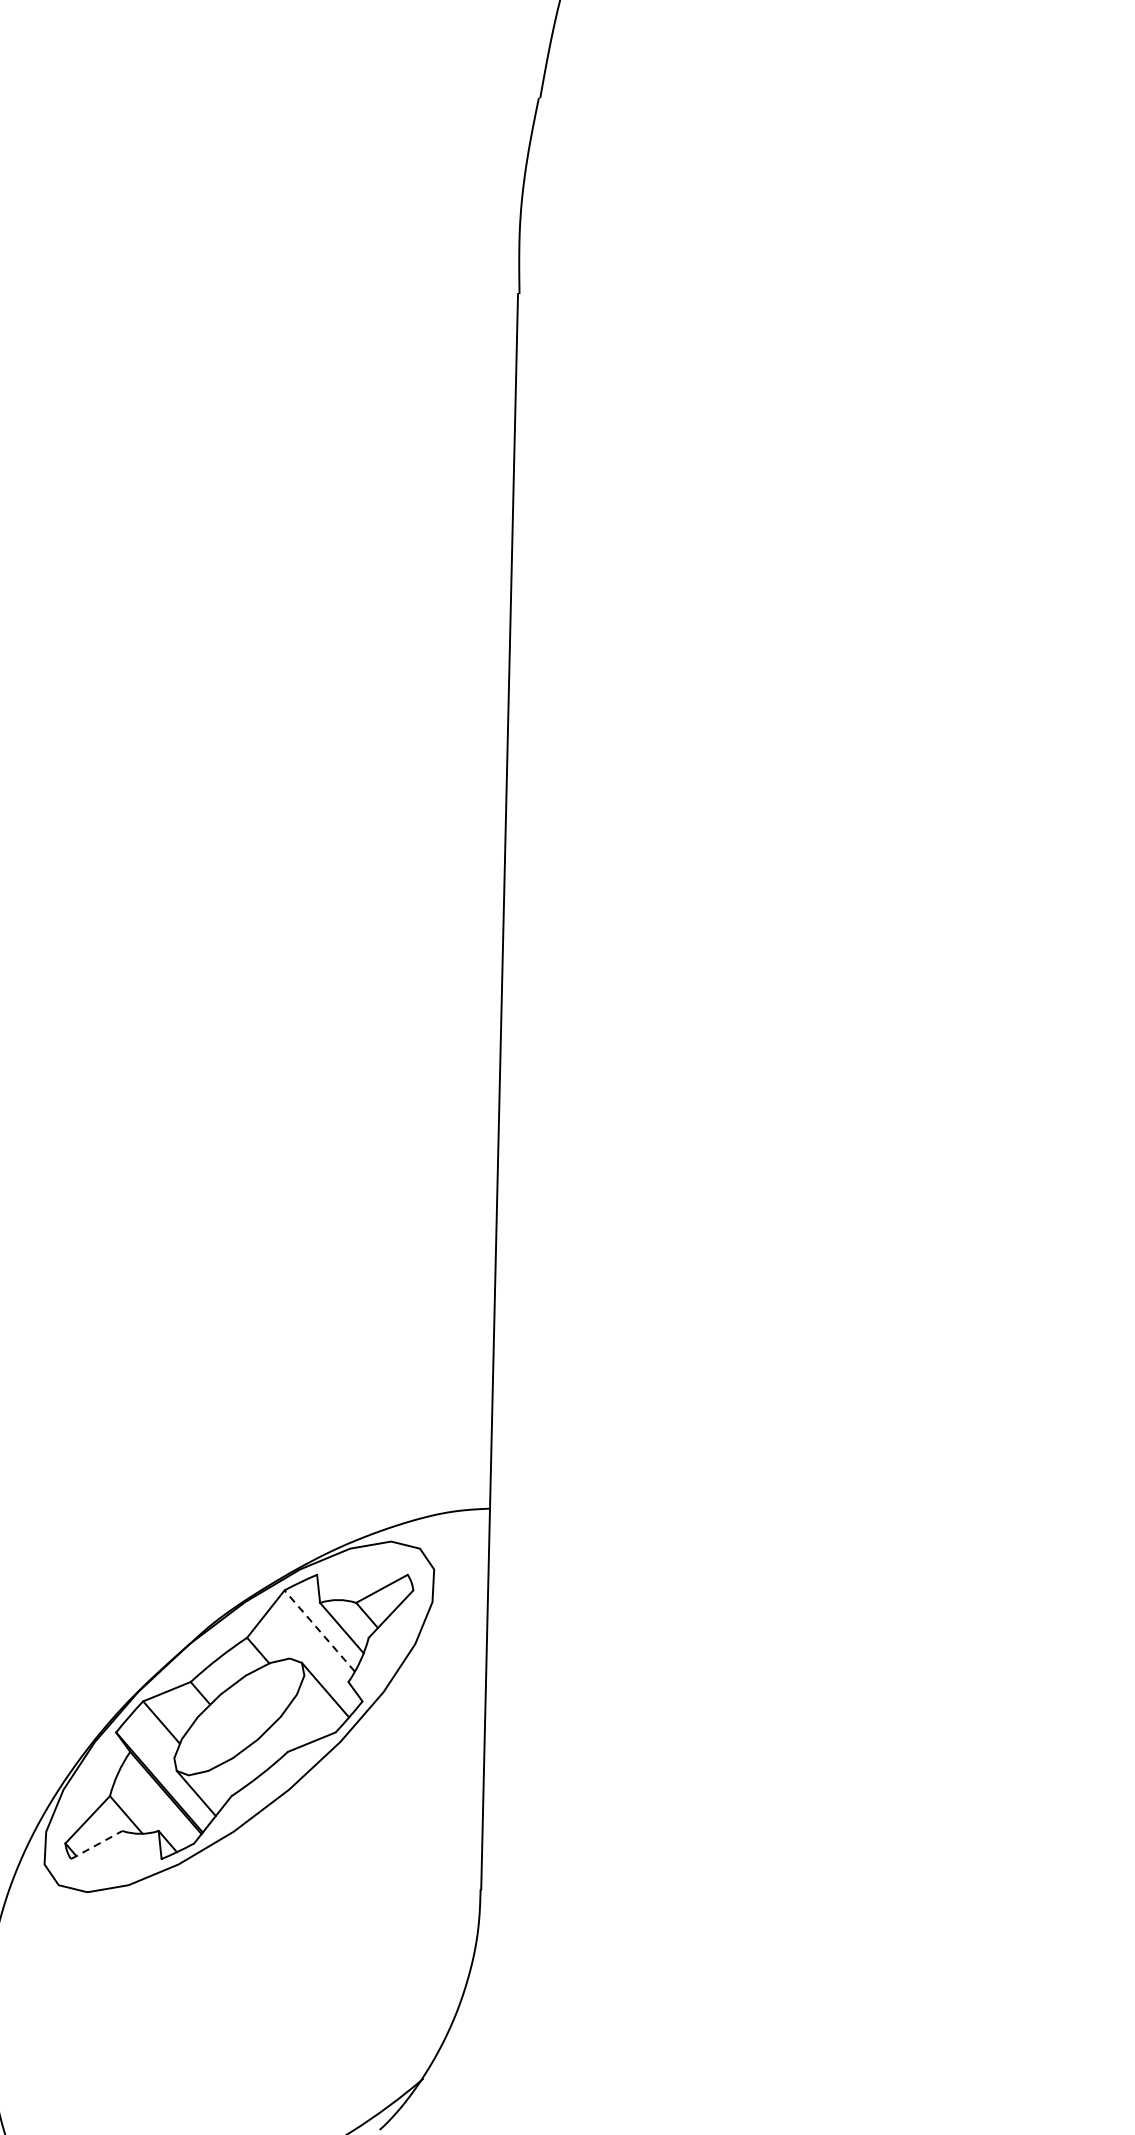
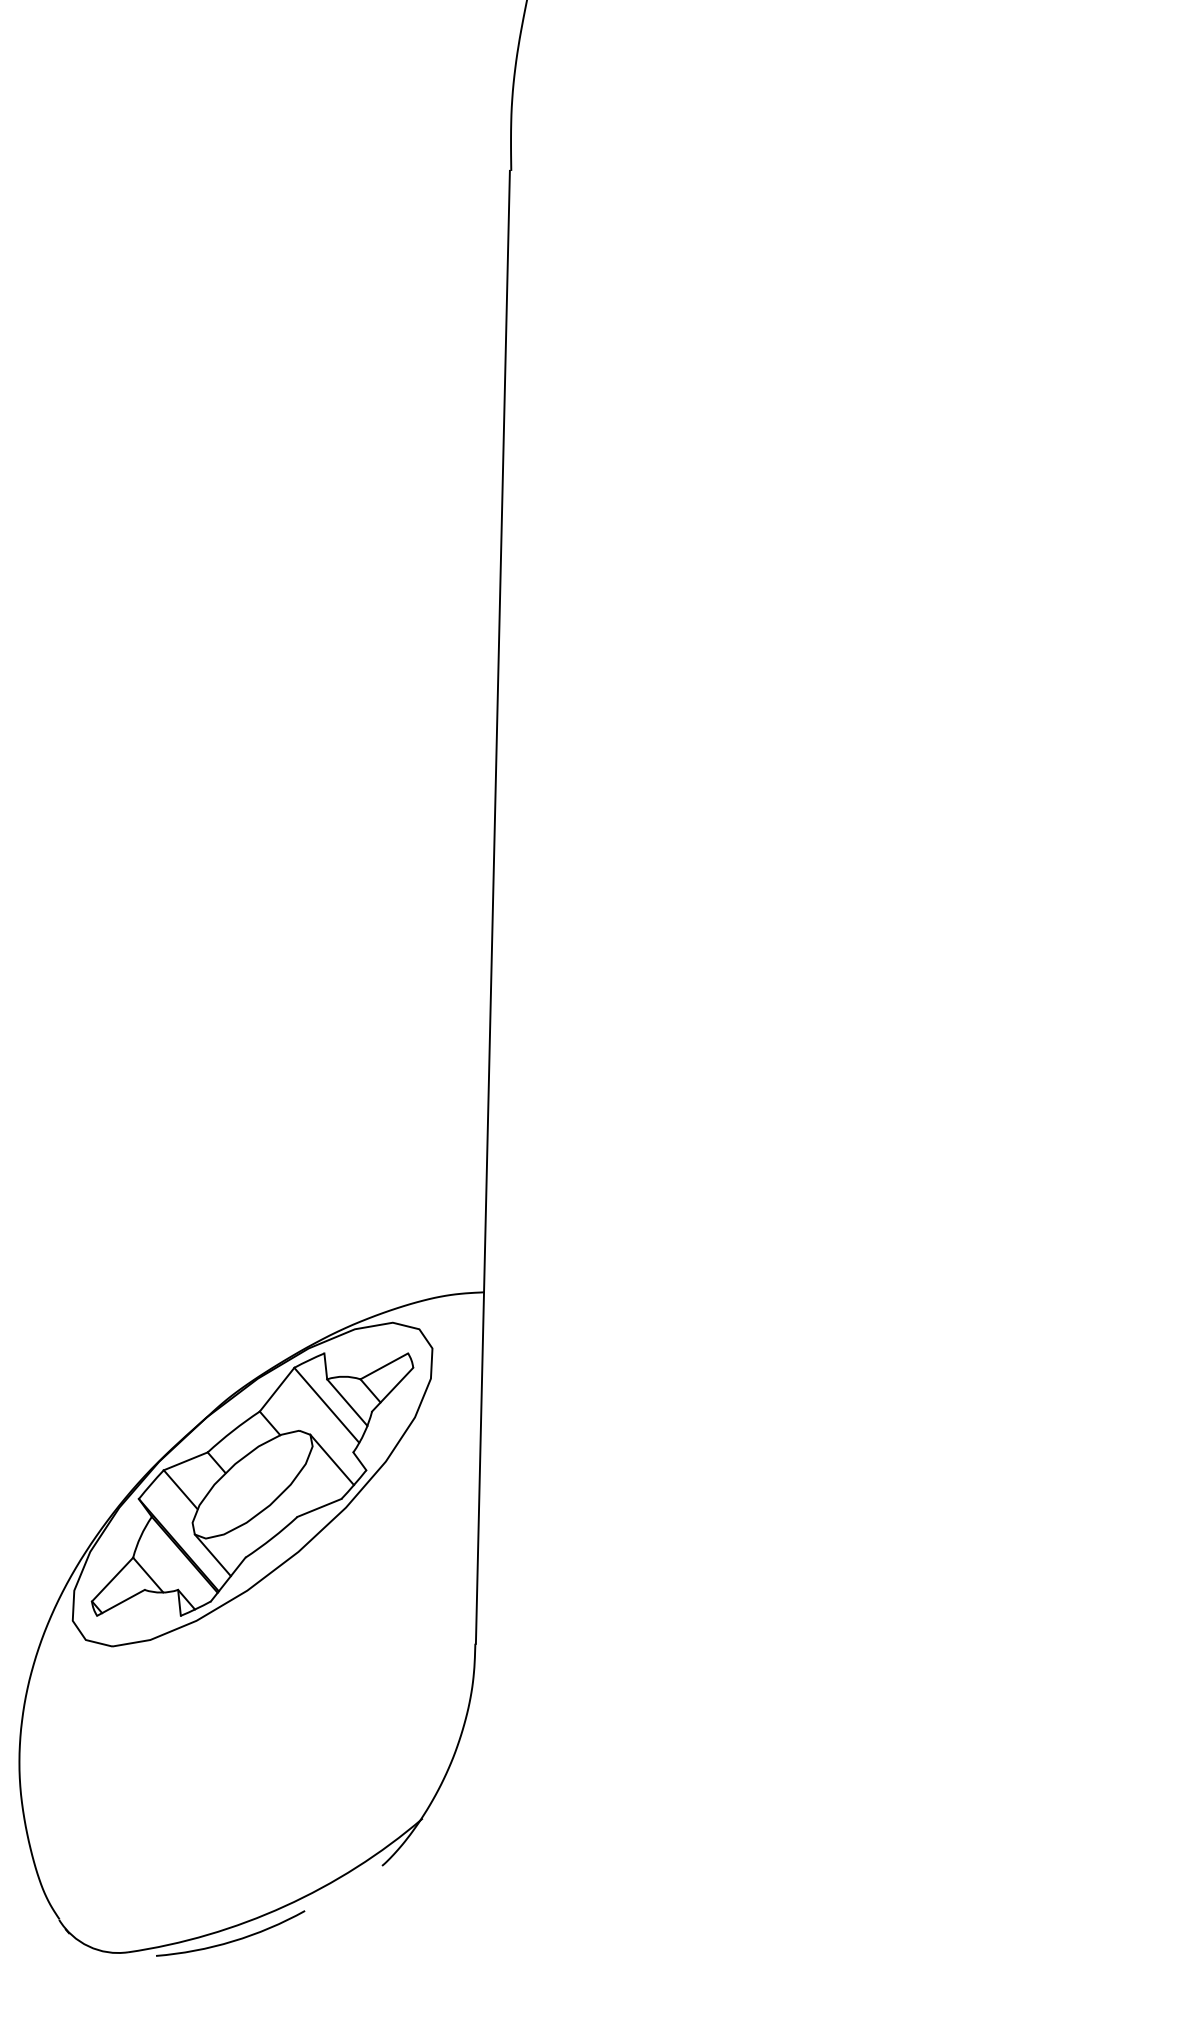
line: (319, 1631) -> (326, 1405), dashed -> solid
line: (97, 1844) -> (121, 1602), dashed -> solid

